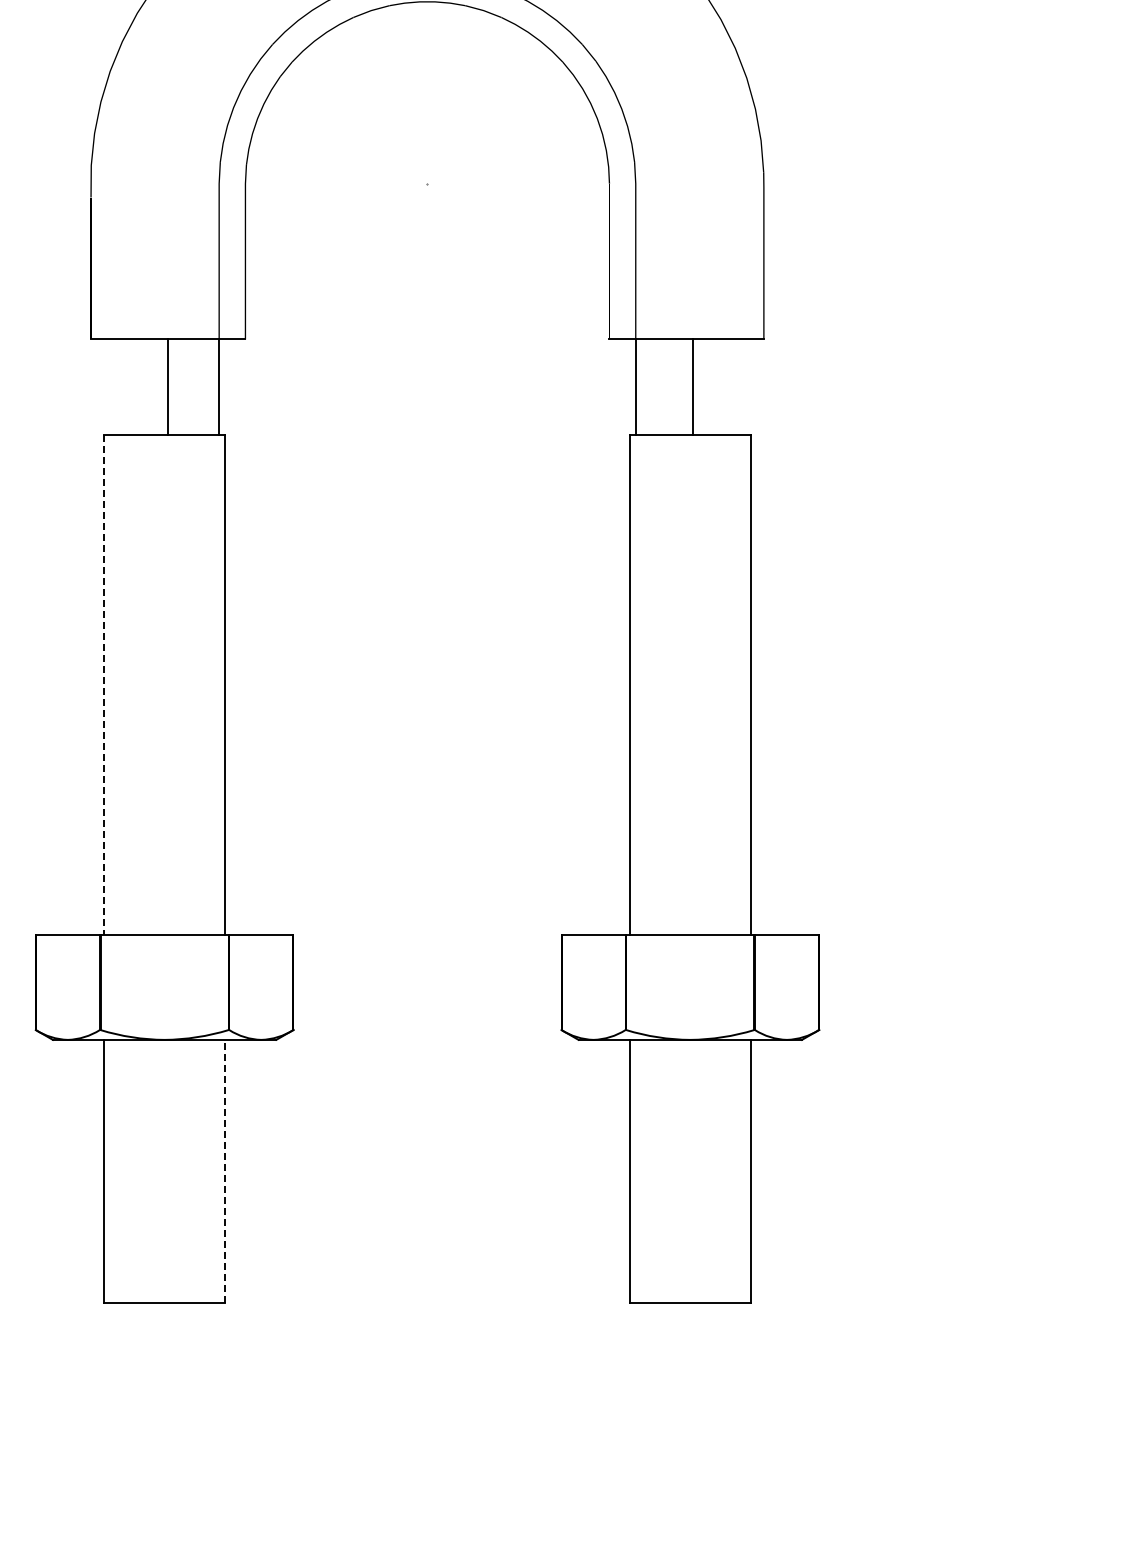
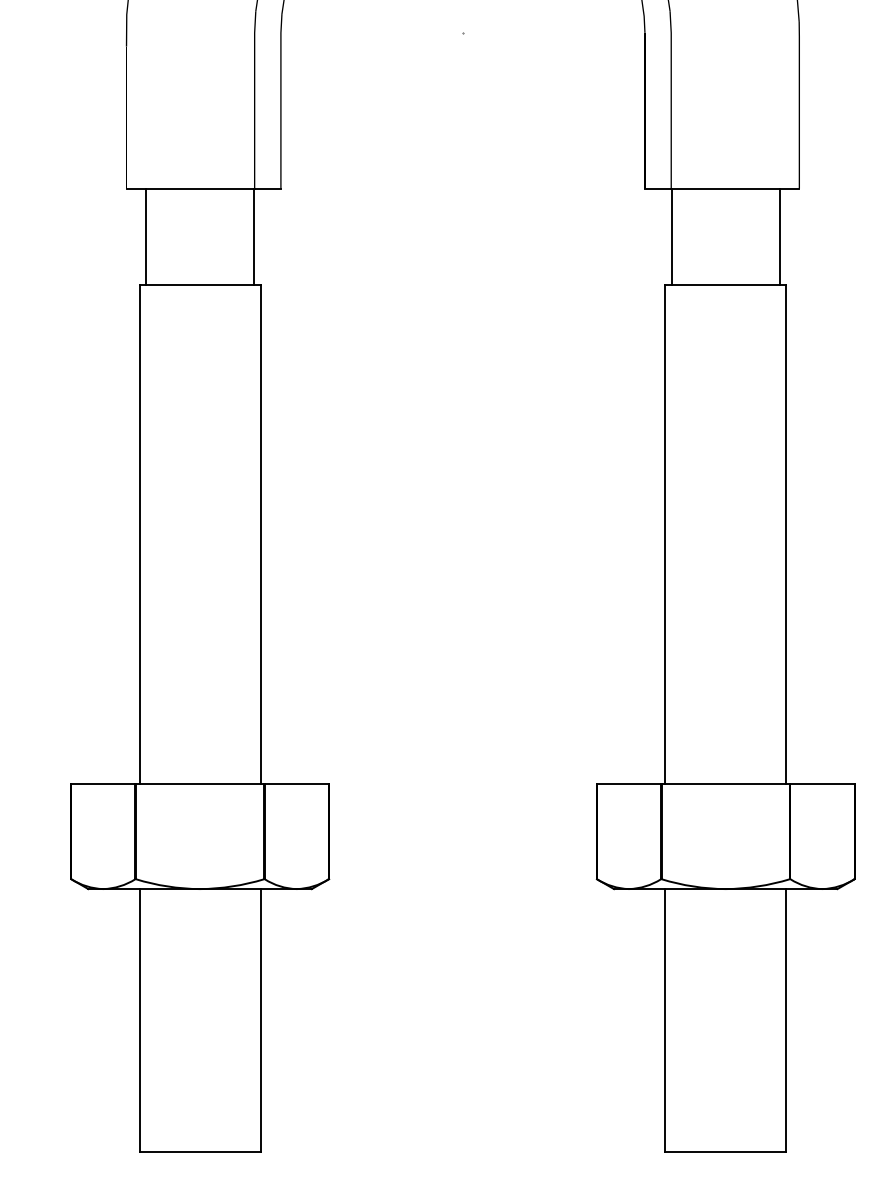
line: (167, 387) -> (145, 236), moved
line: (693, 387) -> (779, 236), moved
line: (104, 685) -> (139, 534), dashed -> solid
line: (225, 1170) -> (260, 1019), dashed -> solid

